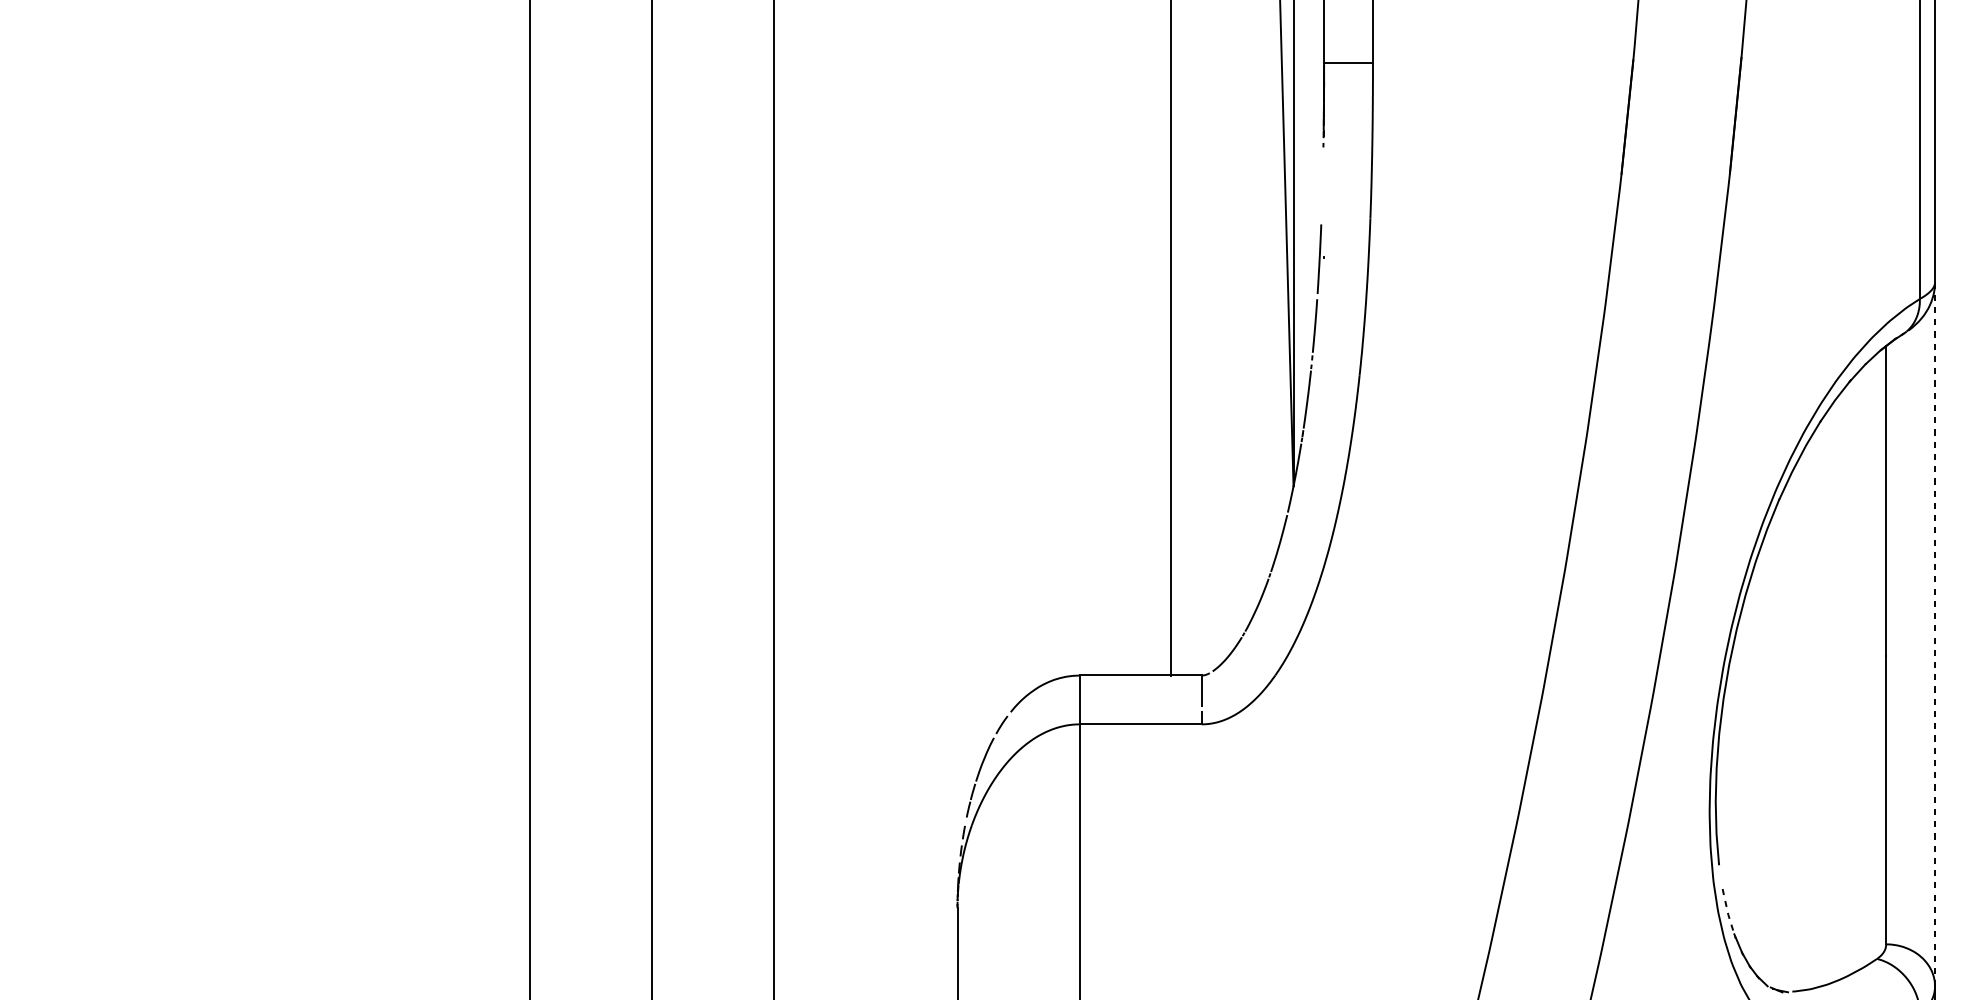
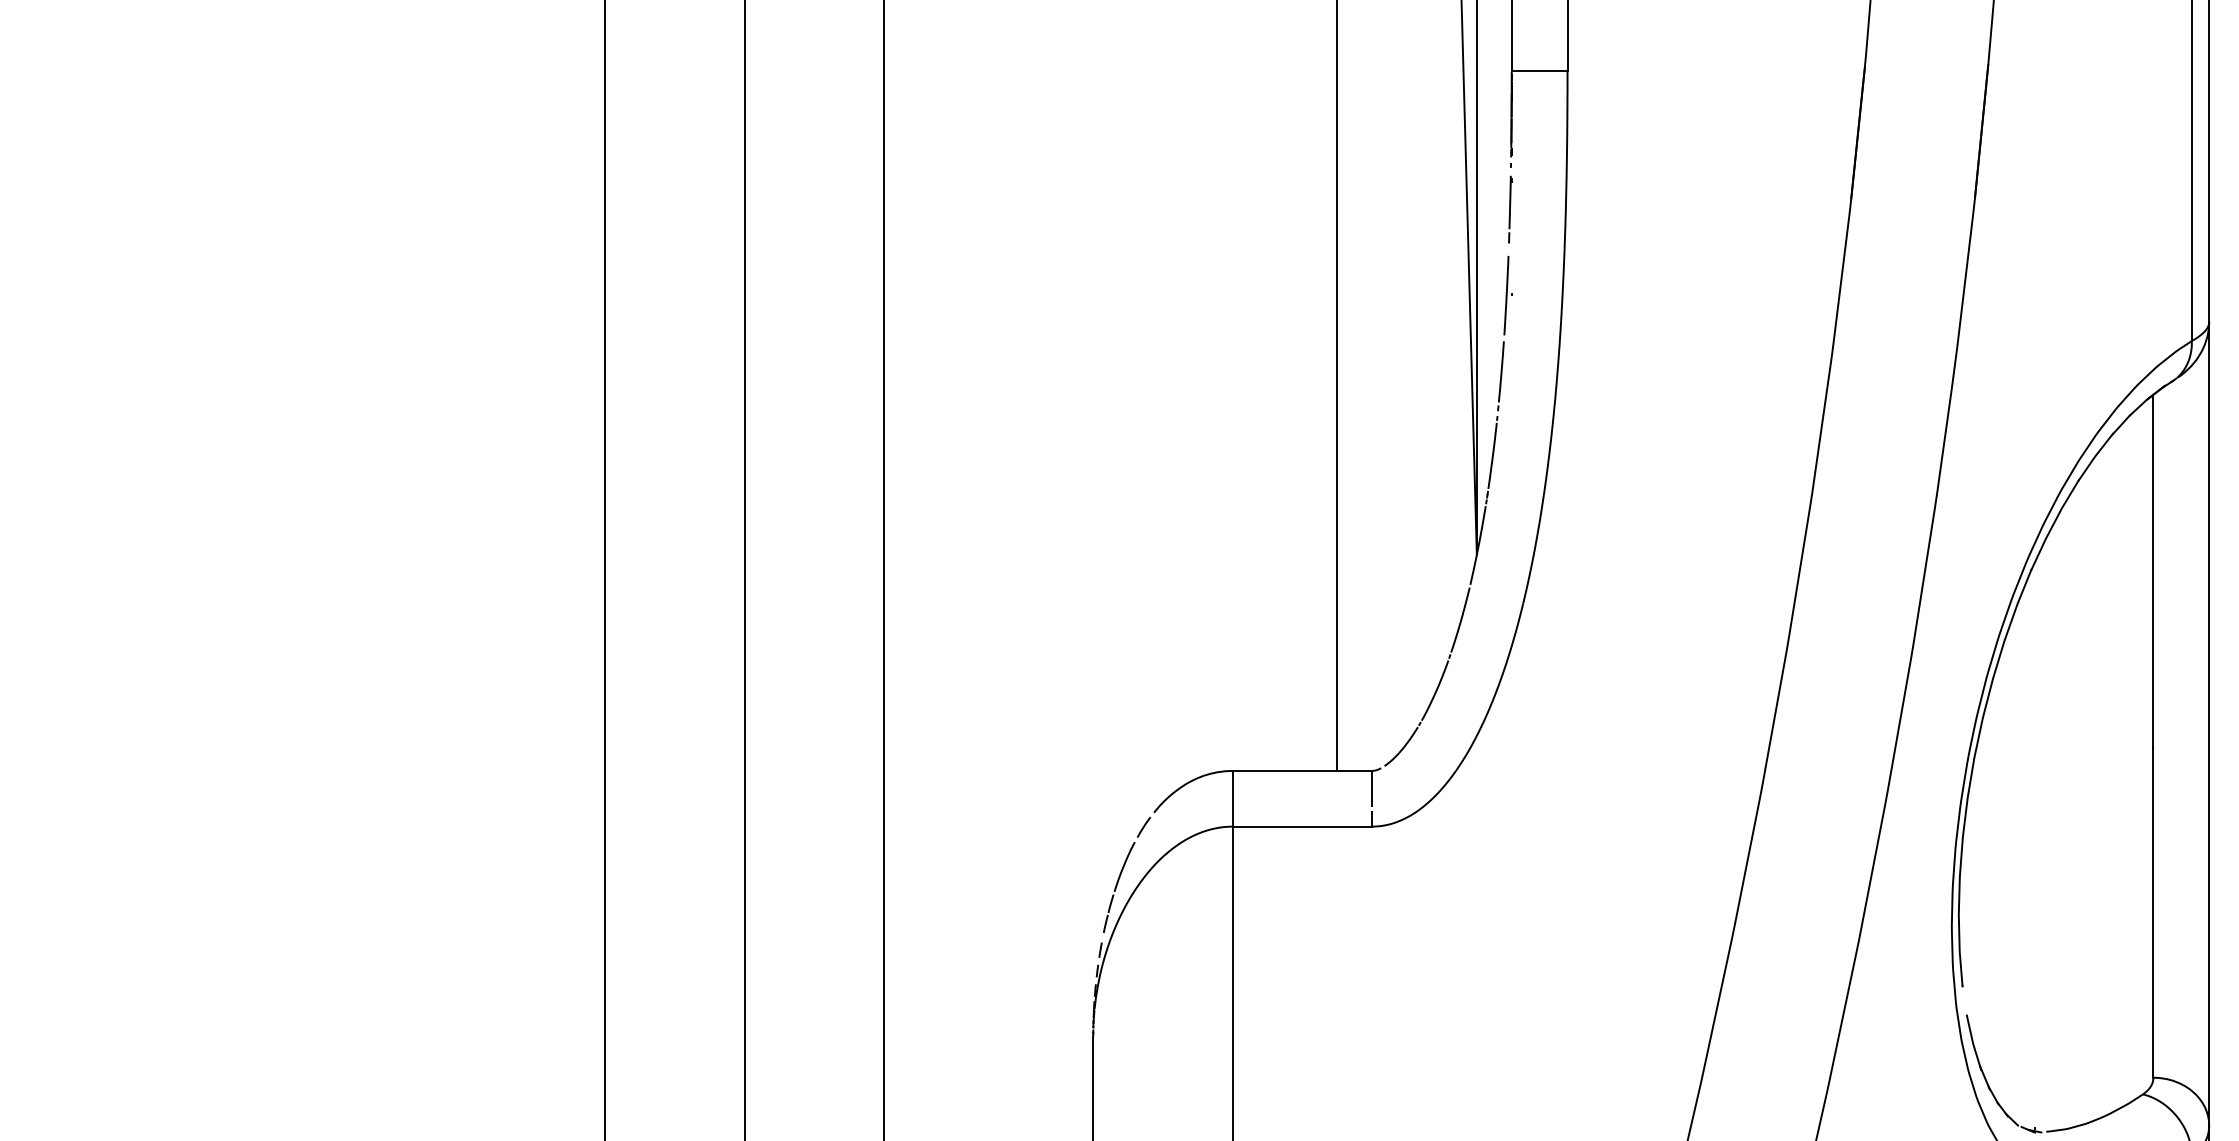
line: (1323, 183) -> (1510, 209), added
line: (1935, 634) -> (2209, 723), dashed -> solid
line: (1728, 915) -> (1973, 1044), dashed -> solid

